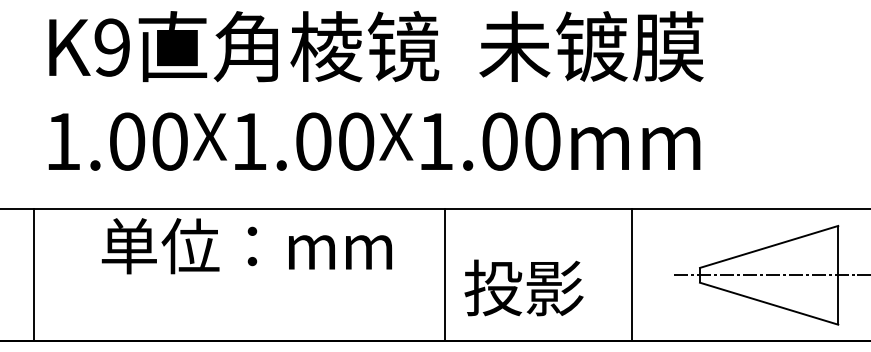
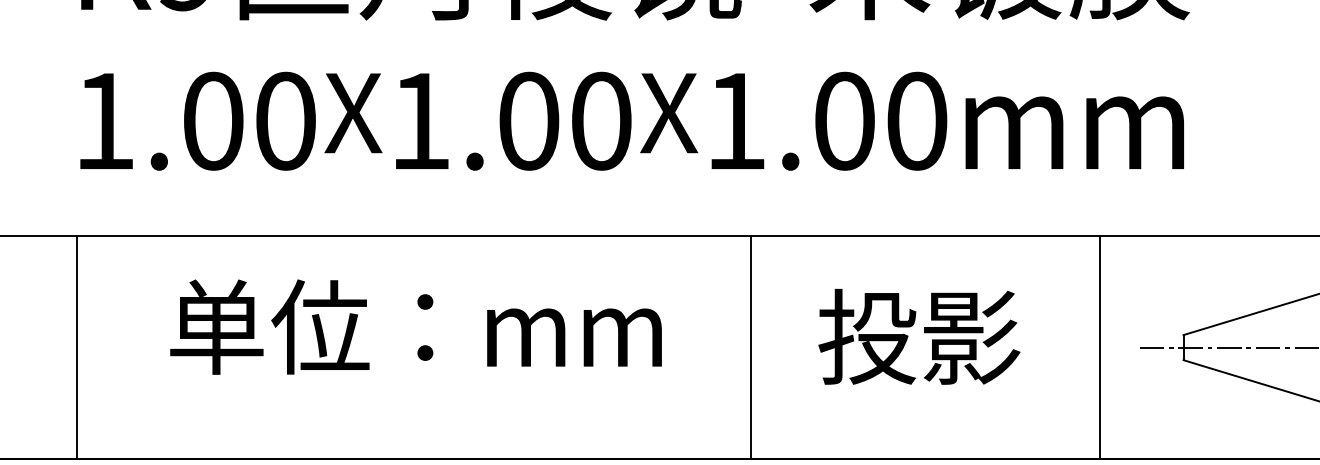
text: (246, 246) -> (415, 327), moved
line: (33, 275) -> (76, 347), moved
line: (631, 275) -> (1099, 347), moved
text: (523, 287) -> (918, 336), moved

